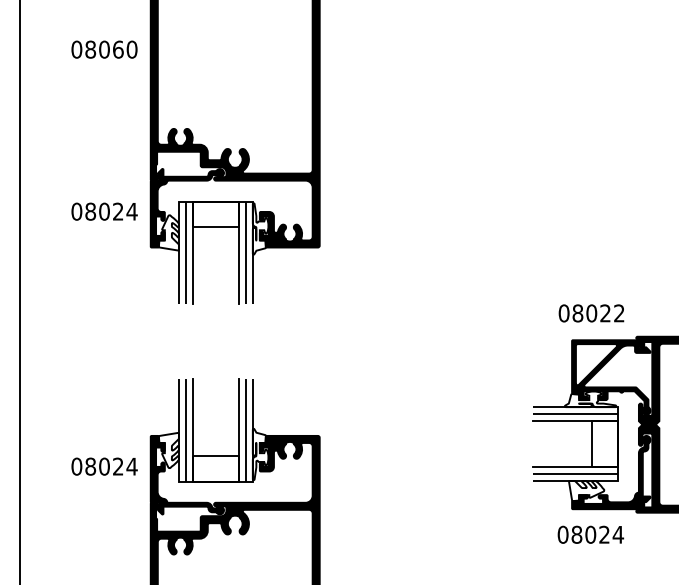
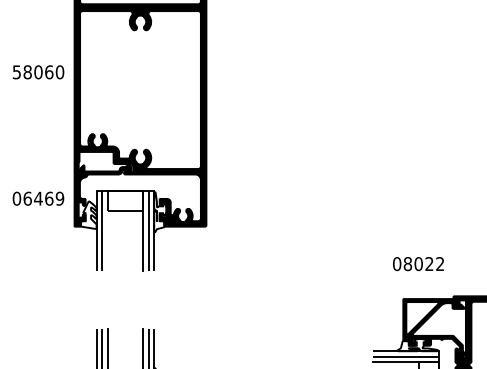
text: (76, 49) -> (16, 72), 08060 -> 58060
text: (111, 211) -> (43, 198), 08024 -> 06469
line: (193, 252) -> (107, 230), removed
text: (591, 313) -> (418, 264), moved

